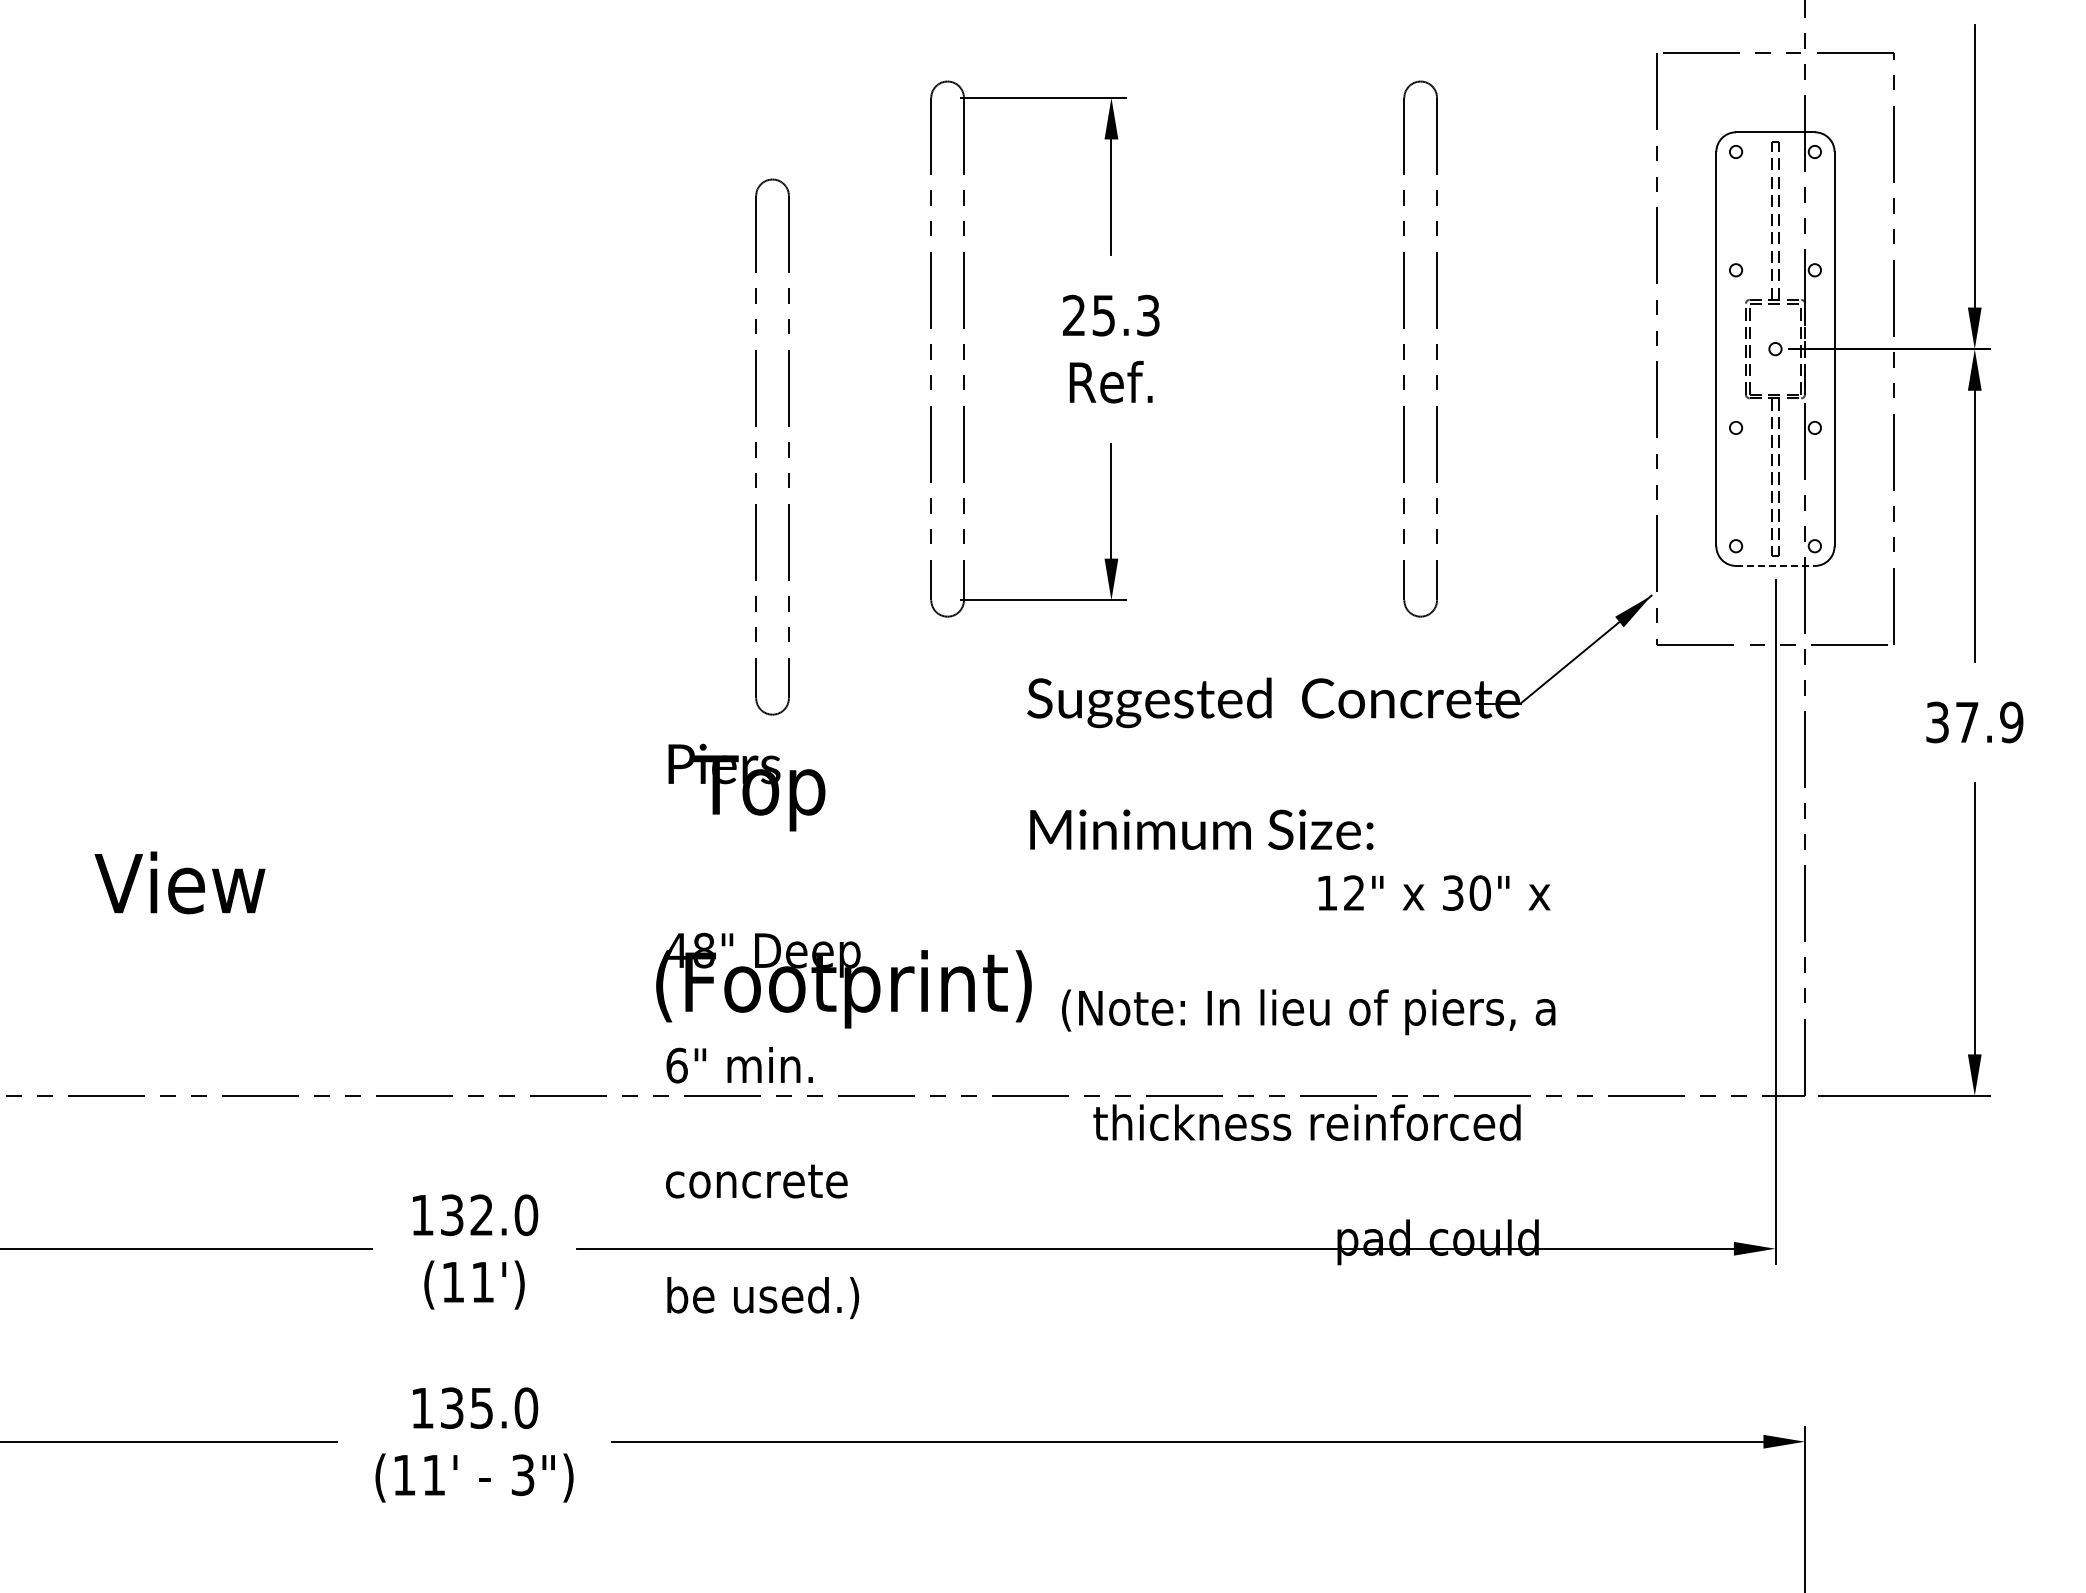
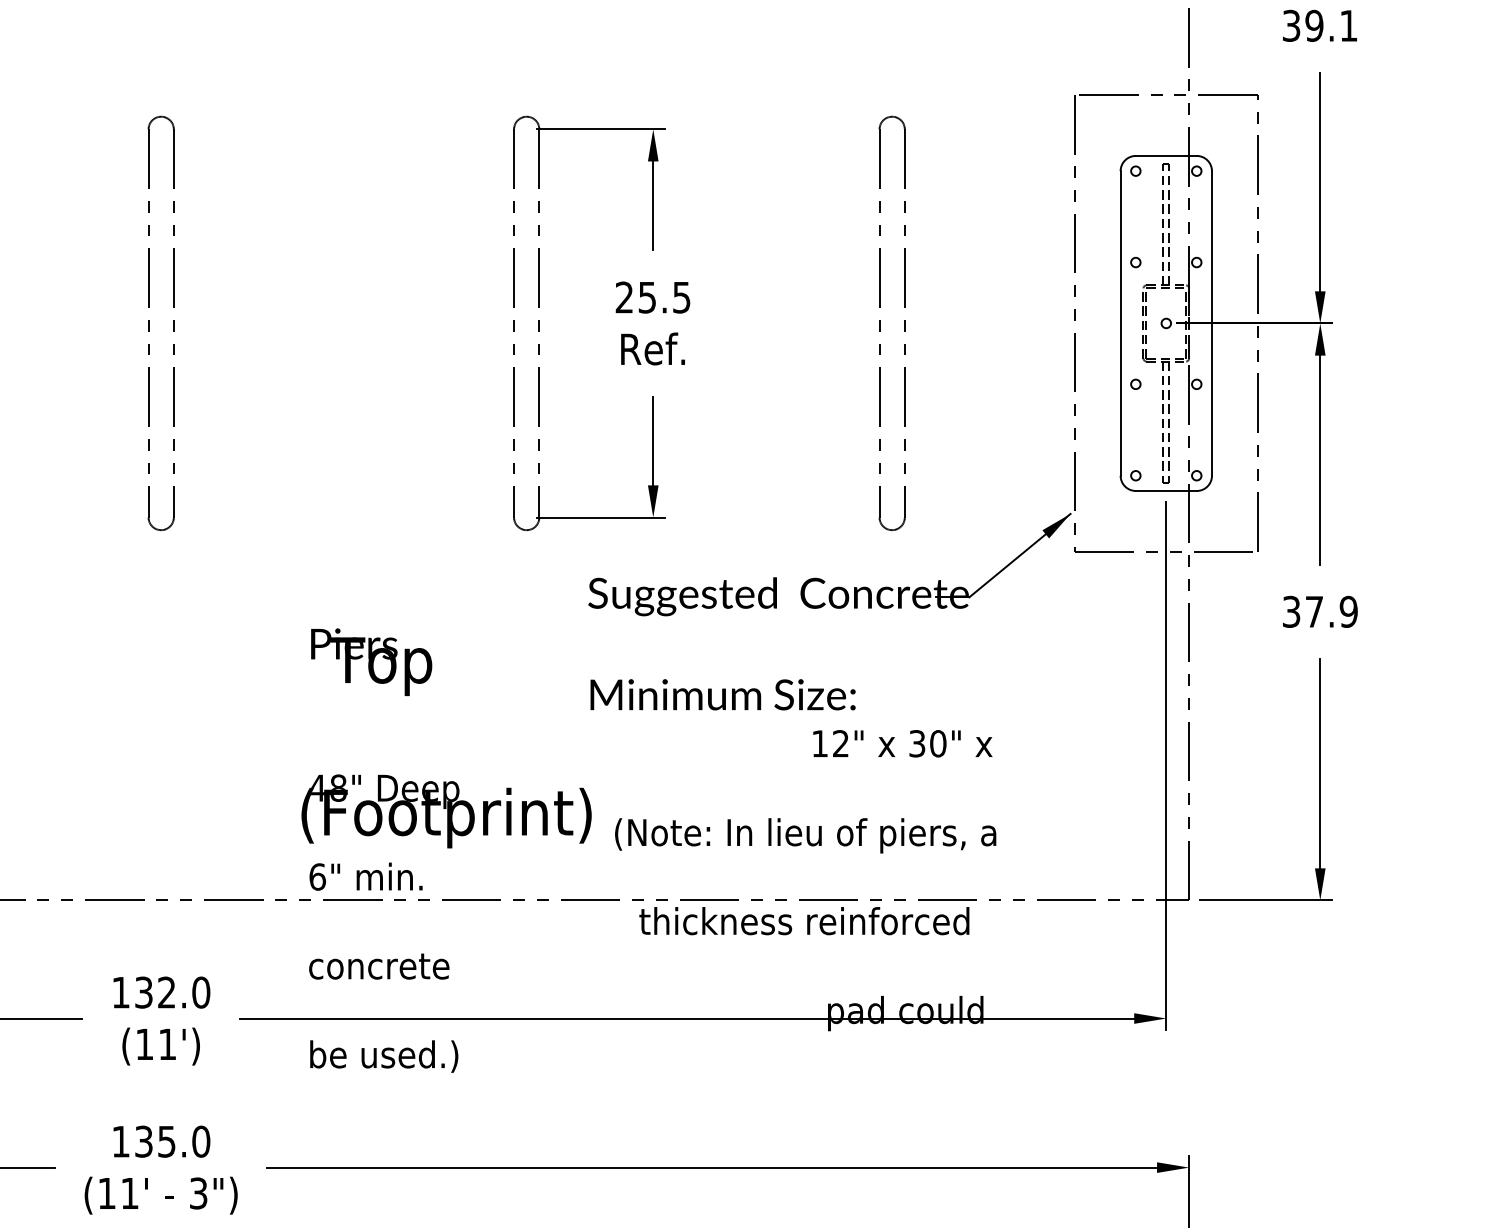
text: (1148, 314) -> (681, 296), 25.3 -> 25.5
part: (756, 446) -> (148, 322), moved
line: (1775, 565) -> (1166, 490), dashed -> solid

